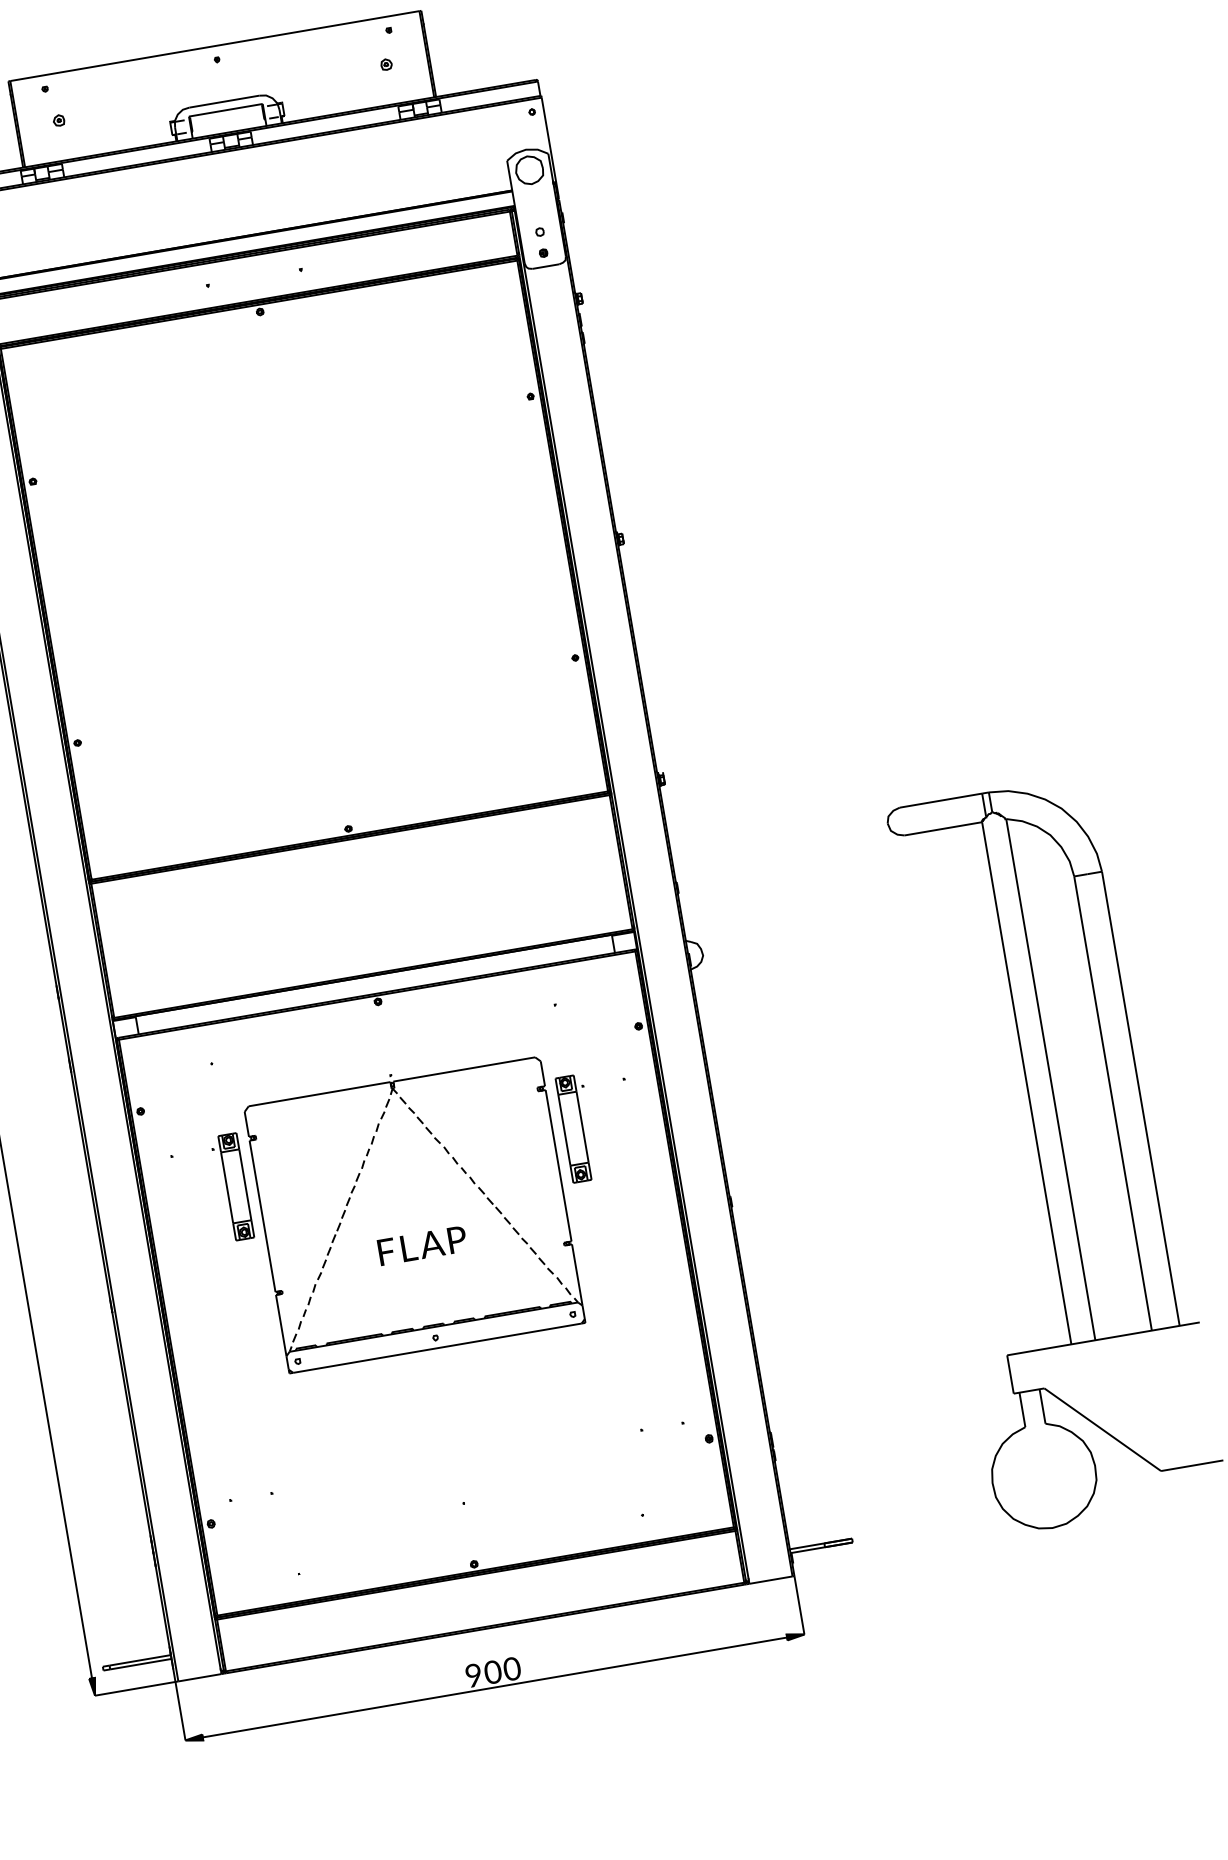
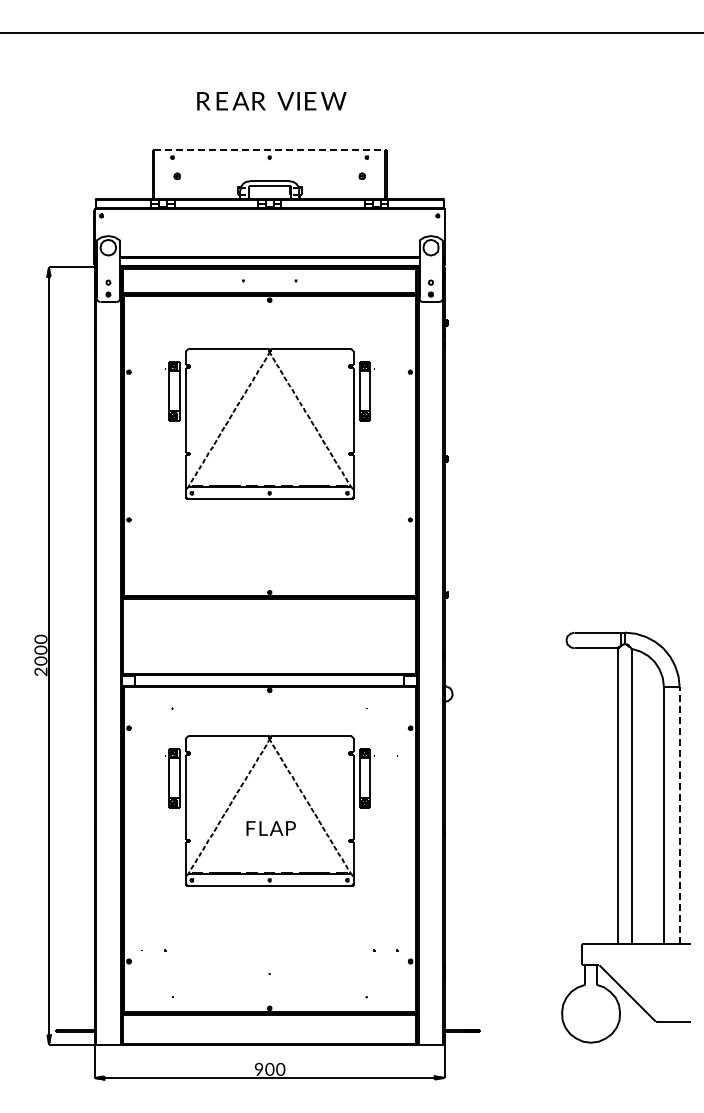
line: (214, 45) -> (269, 149), solid -> dashed
part: (297, 529) -> (269, 423), added
line: (1140, 1097) -> (679, 814), solid -> dashed

